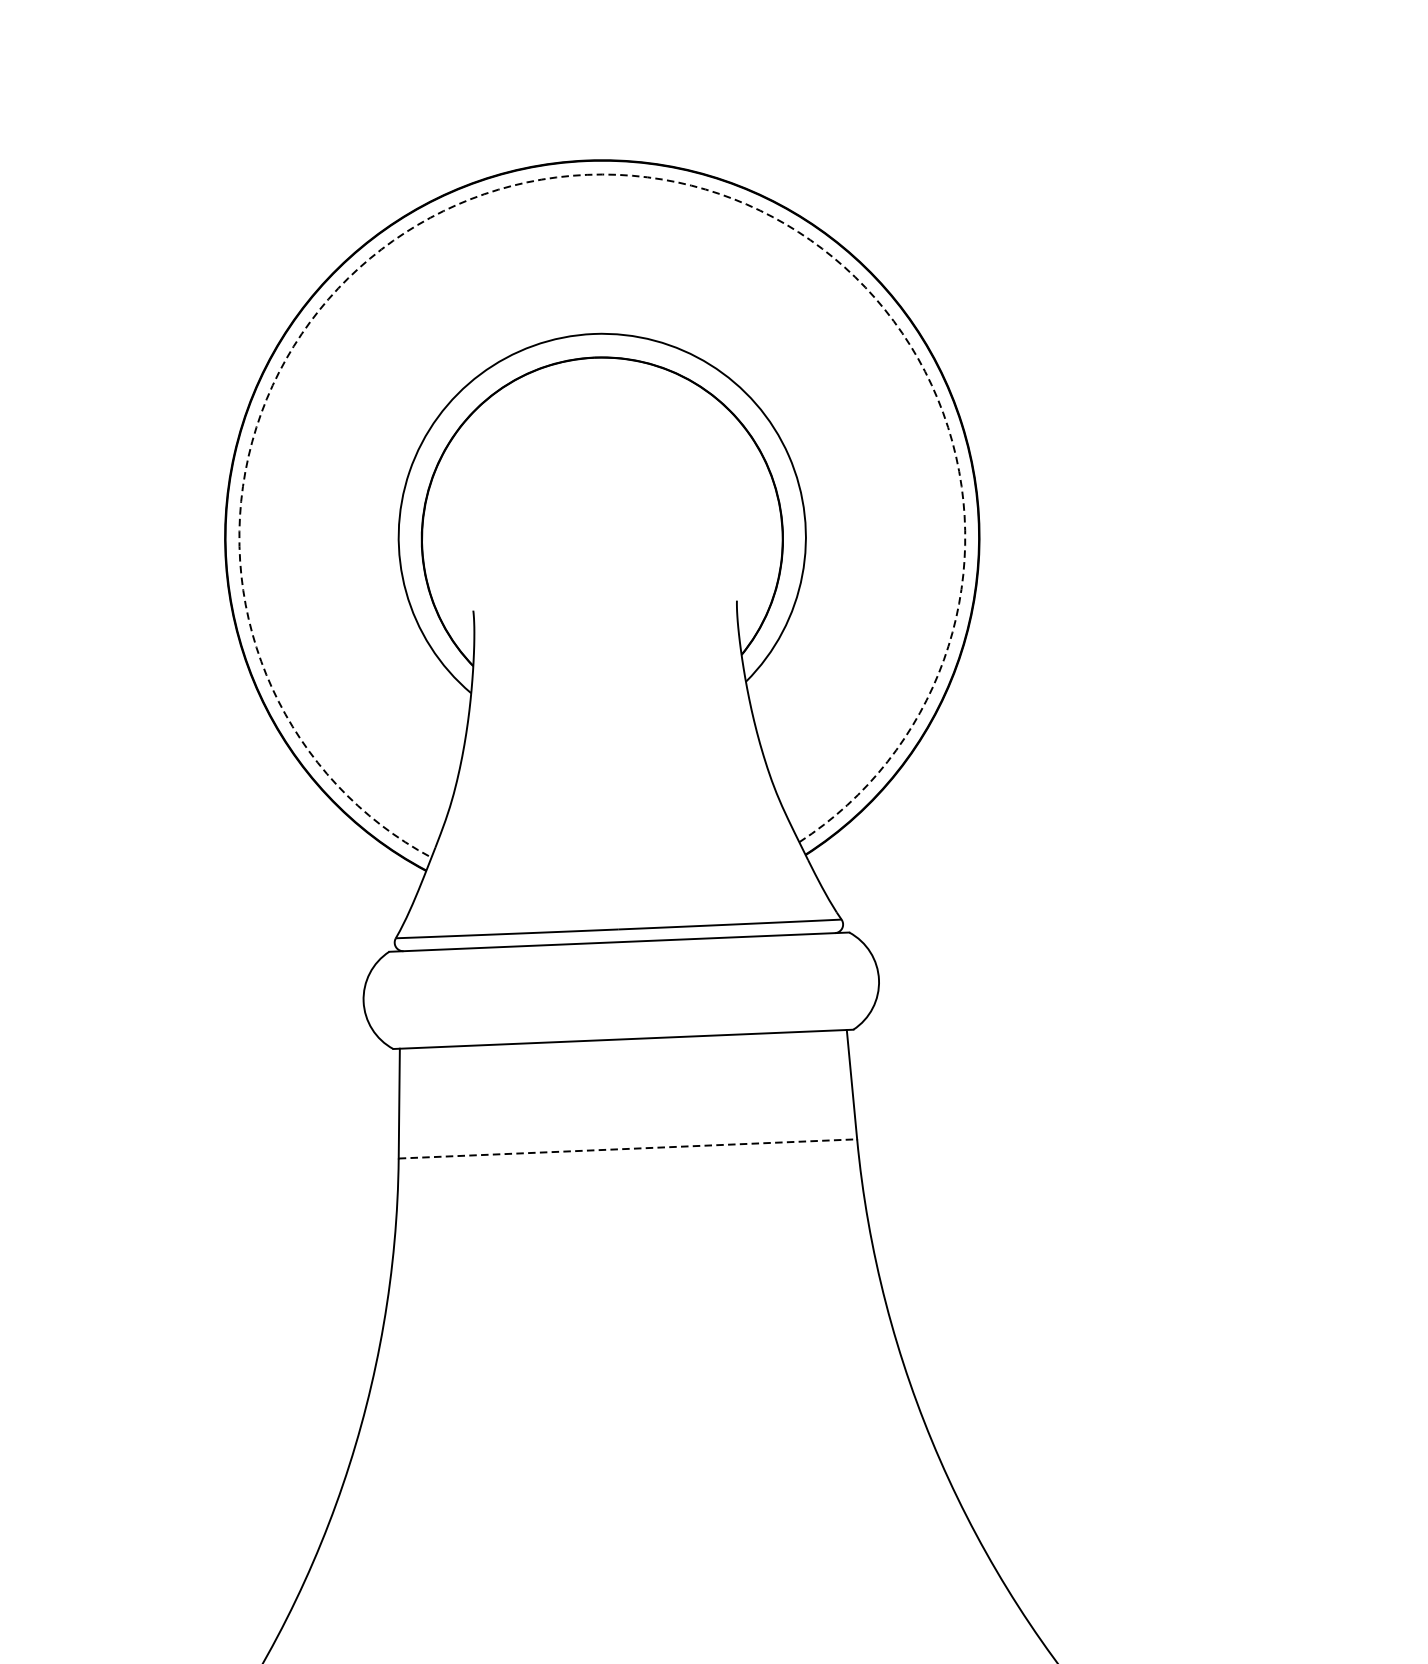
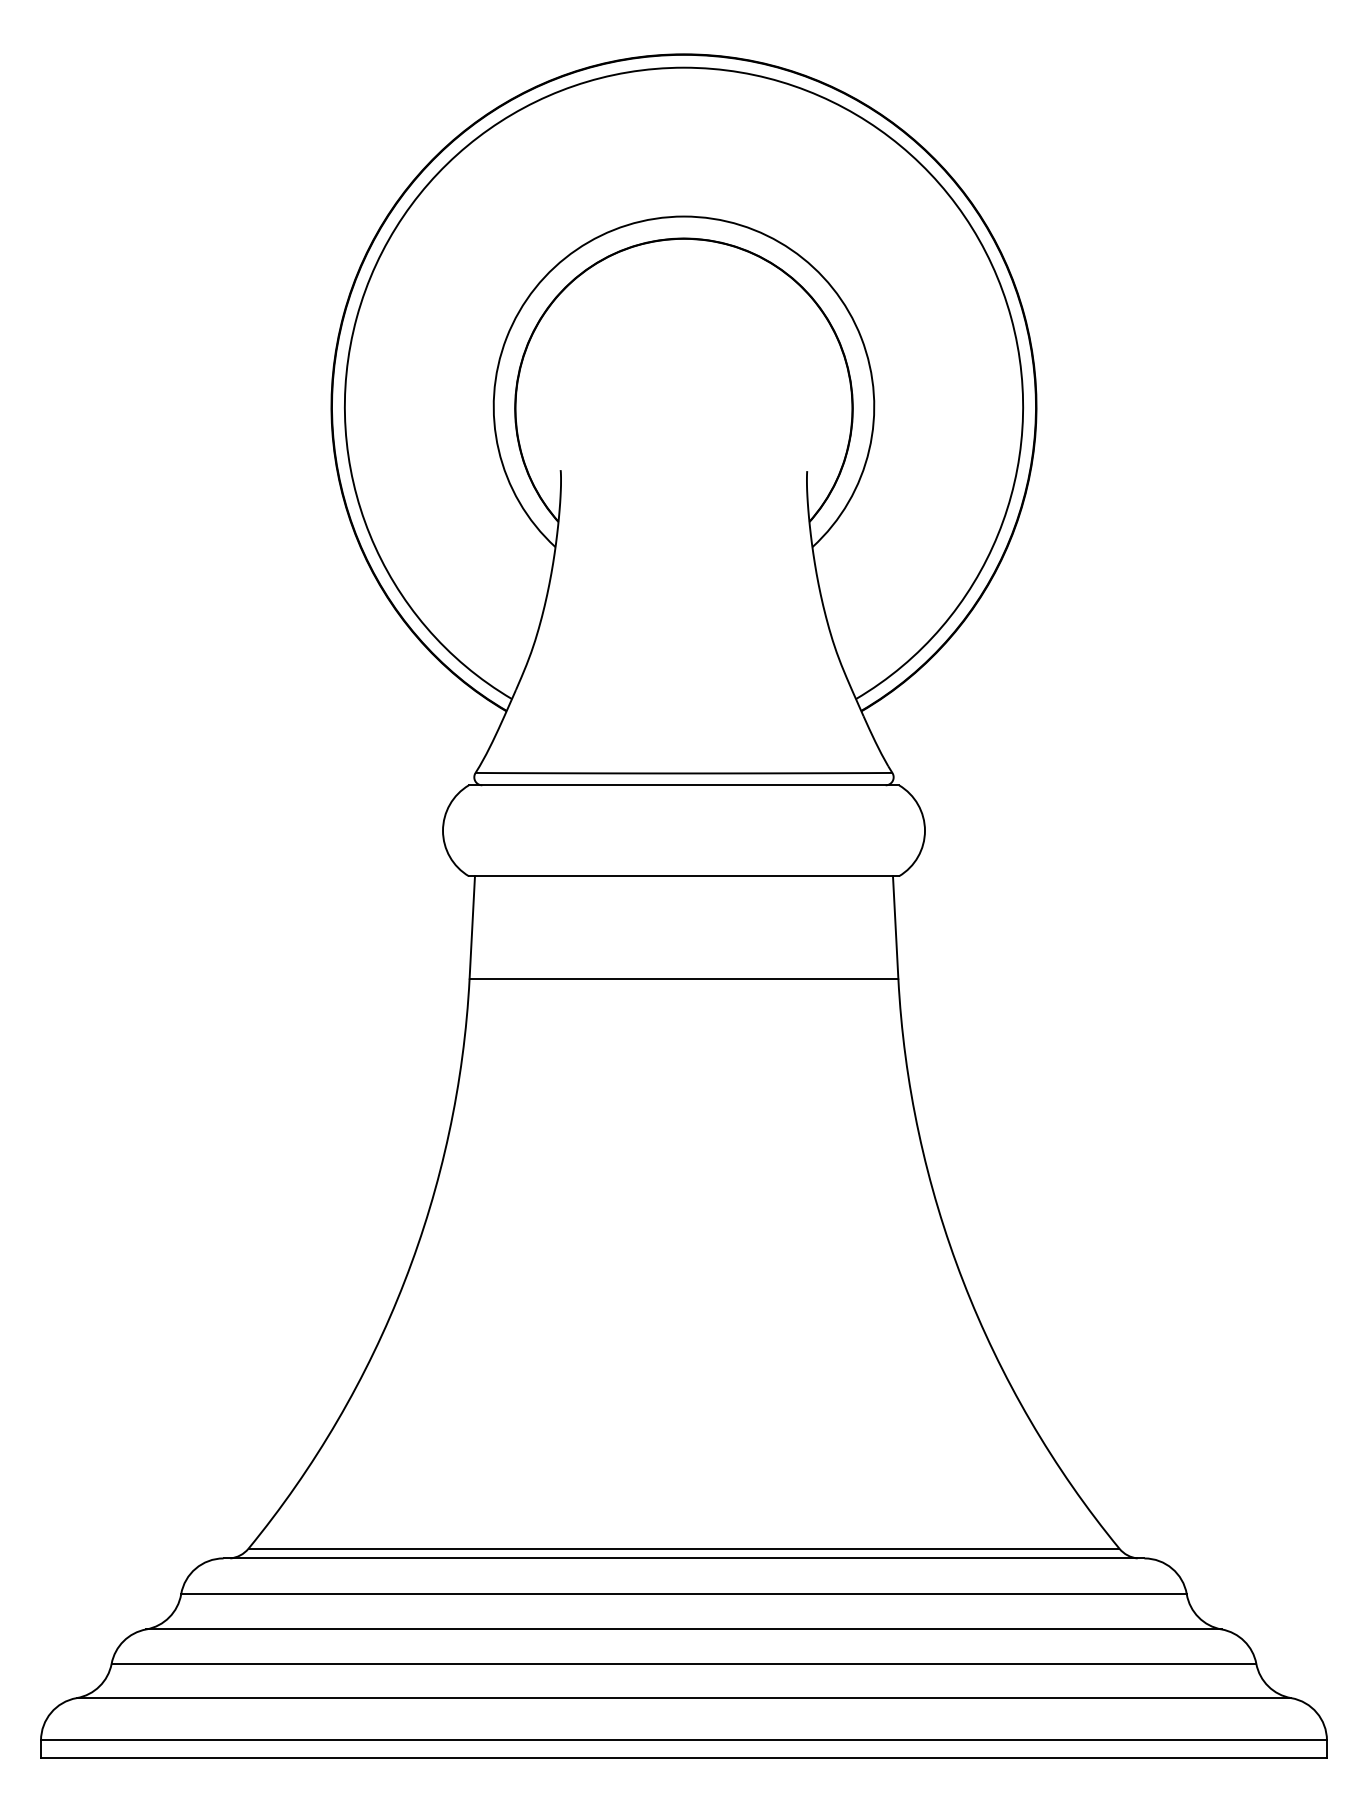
arc: (587, 174) -> (684, 67), dashed -> solid
line: (628, 1148) -> (684, 978), dashed -> solid

